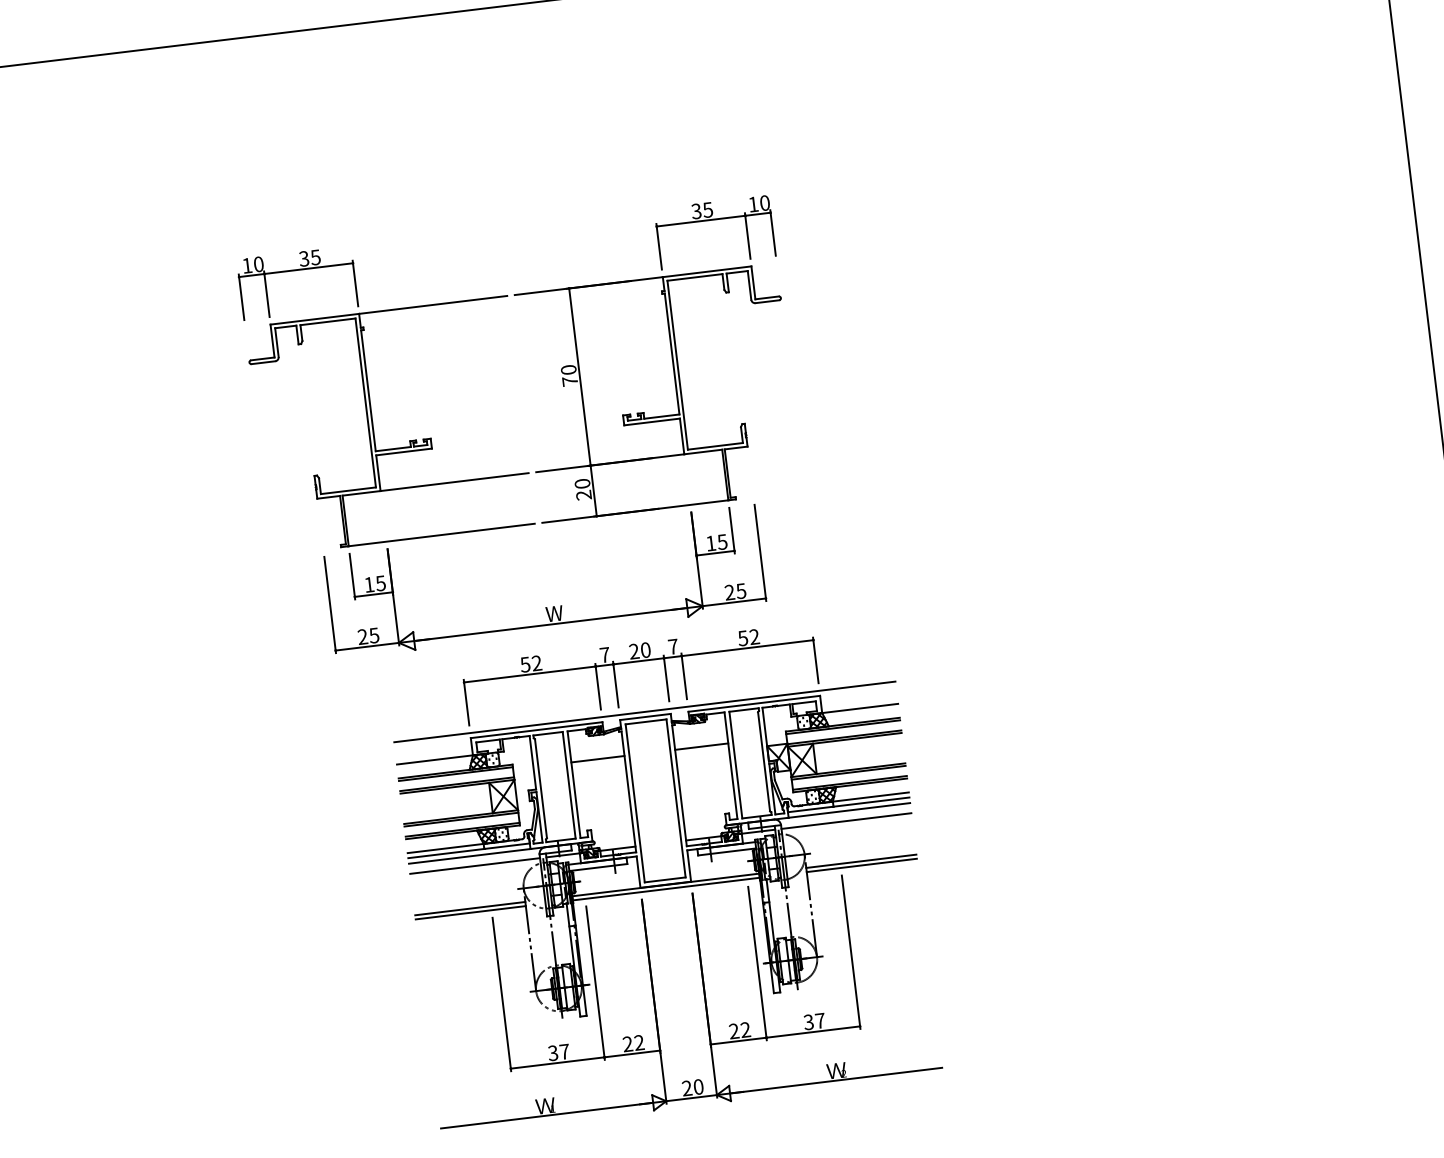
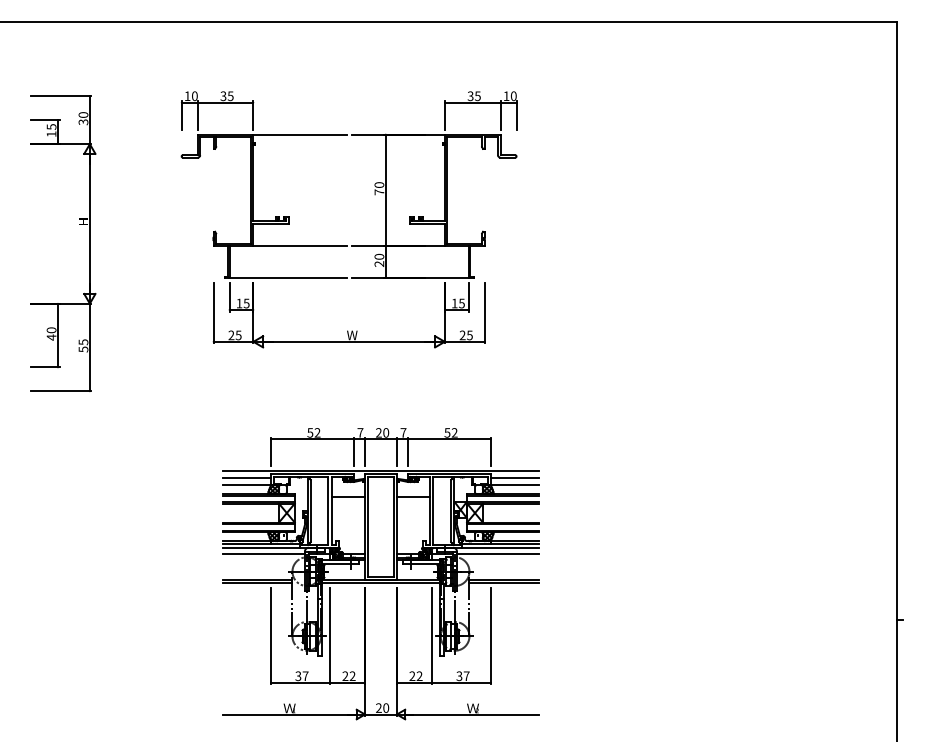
part: (119, 378) -> (79, 224), added
part: (529, 471) -> (347, 245), moved
line: (858, 696) -> (514, 477), added
line: (432, 747) -> (246, 477), added

